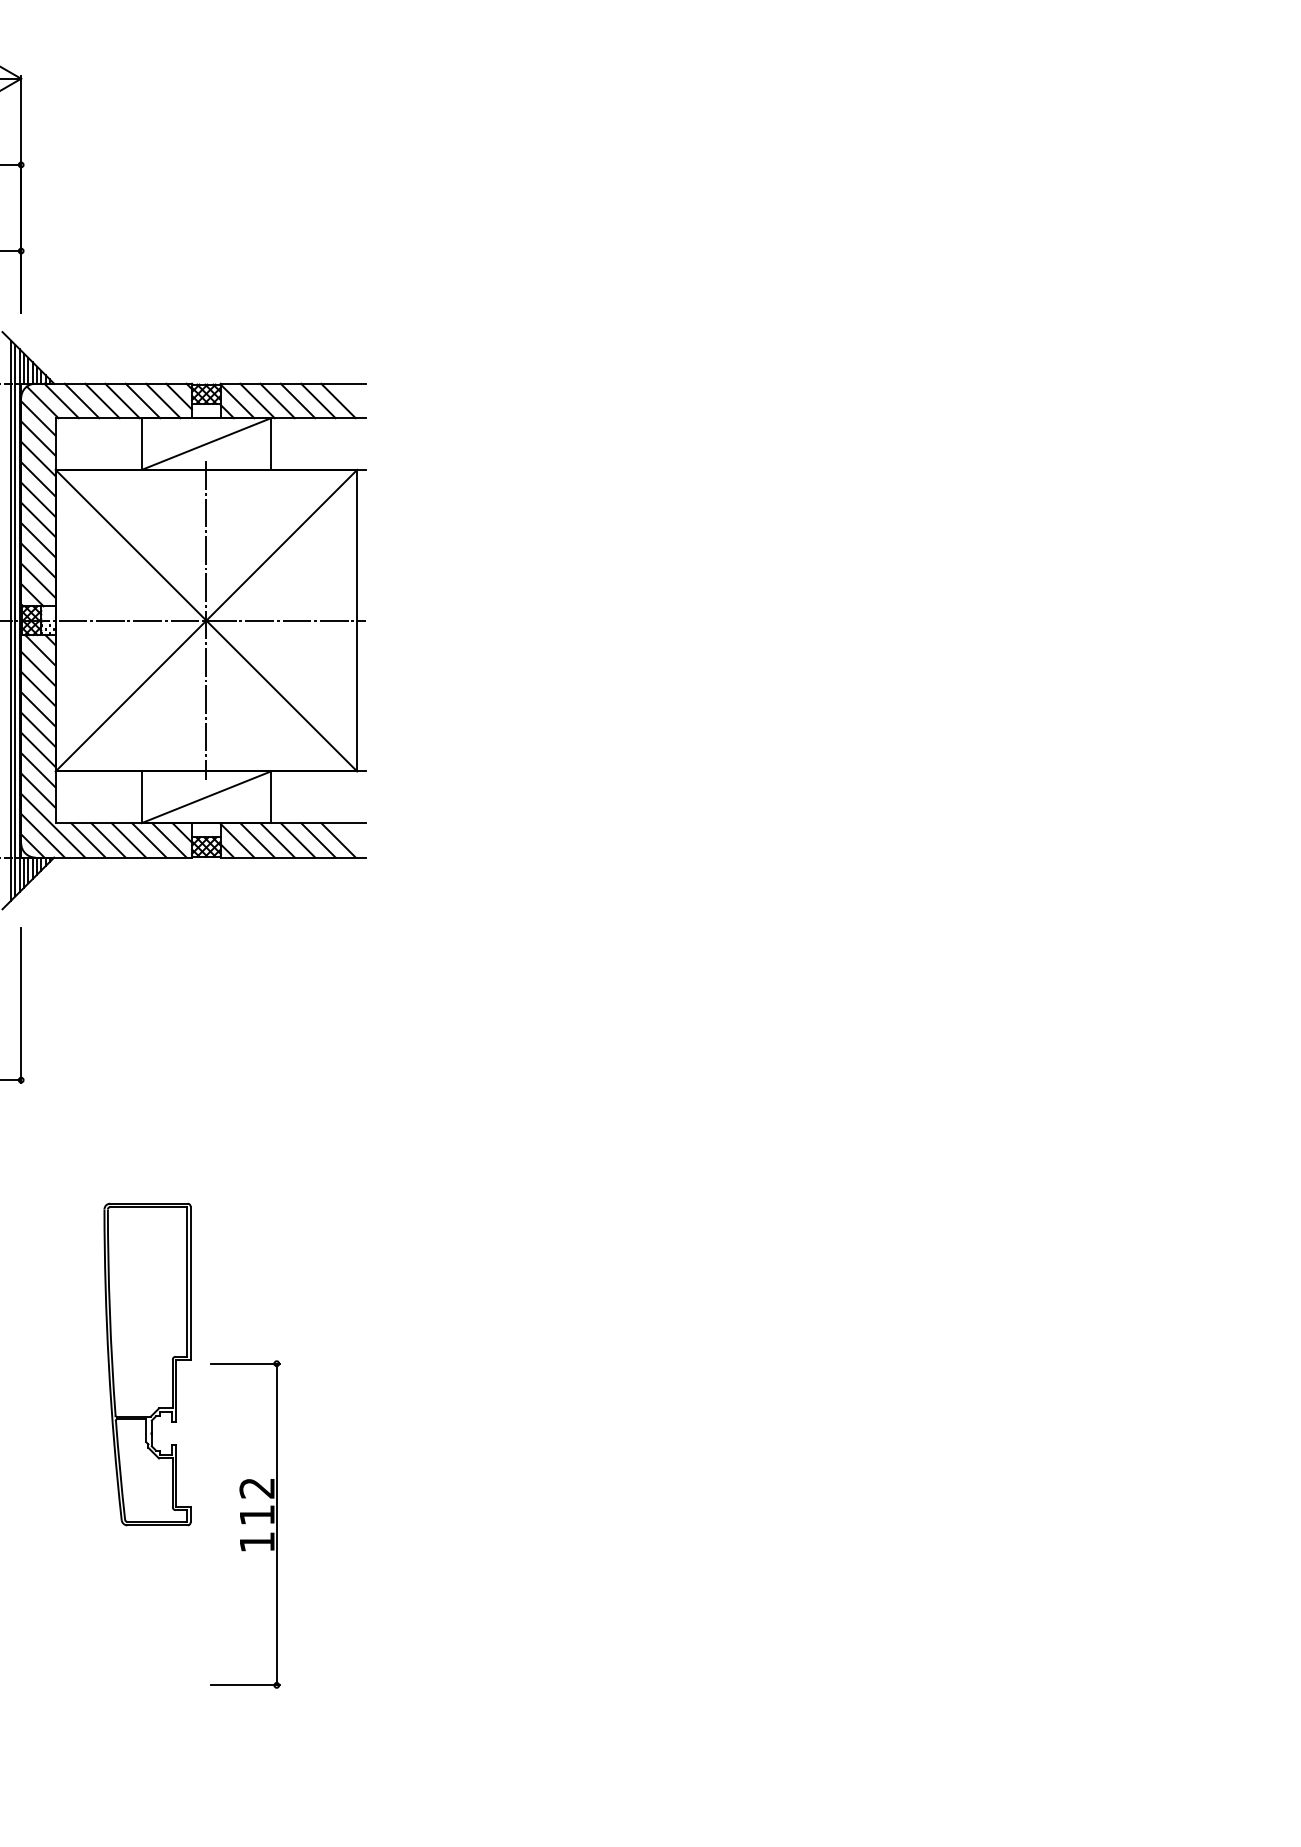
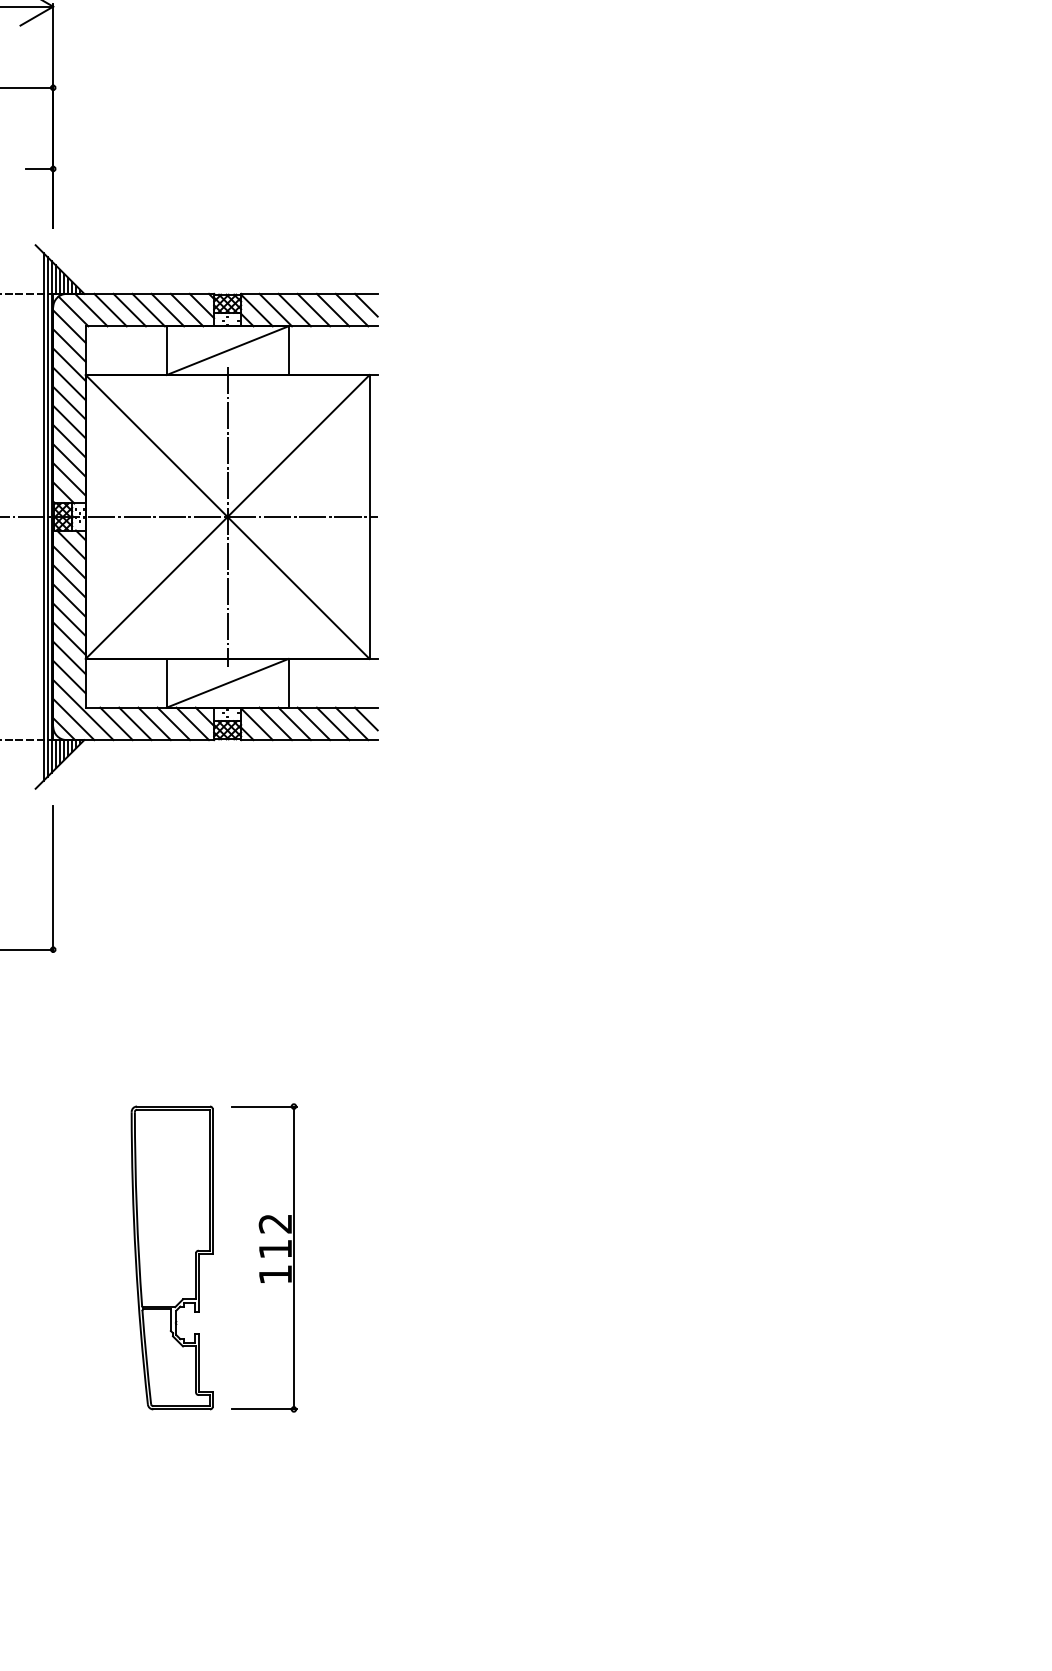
line: (353, 395) -> (366, 304), added
line: (353, 835) -> (366, 719), added
part: (147, 1364) -> (172, 1257), moved
part: (245, 1524) -> (264, 1257), moved

